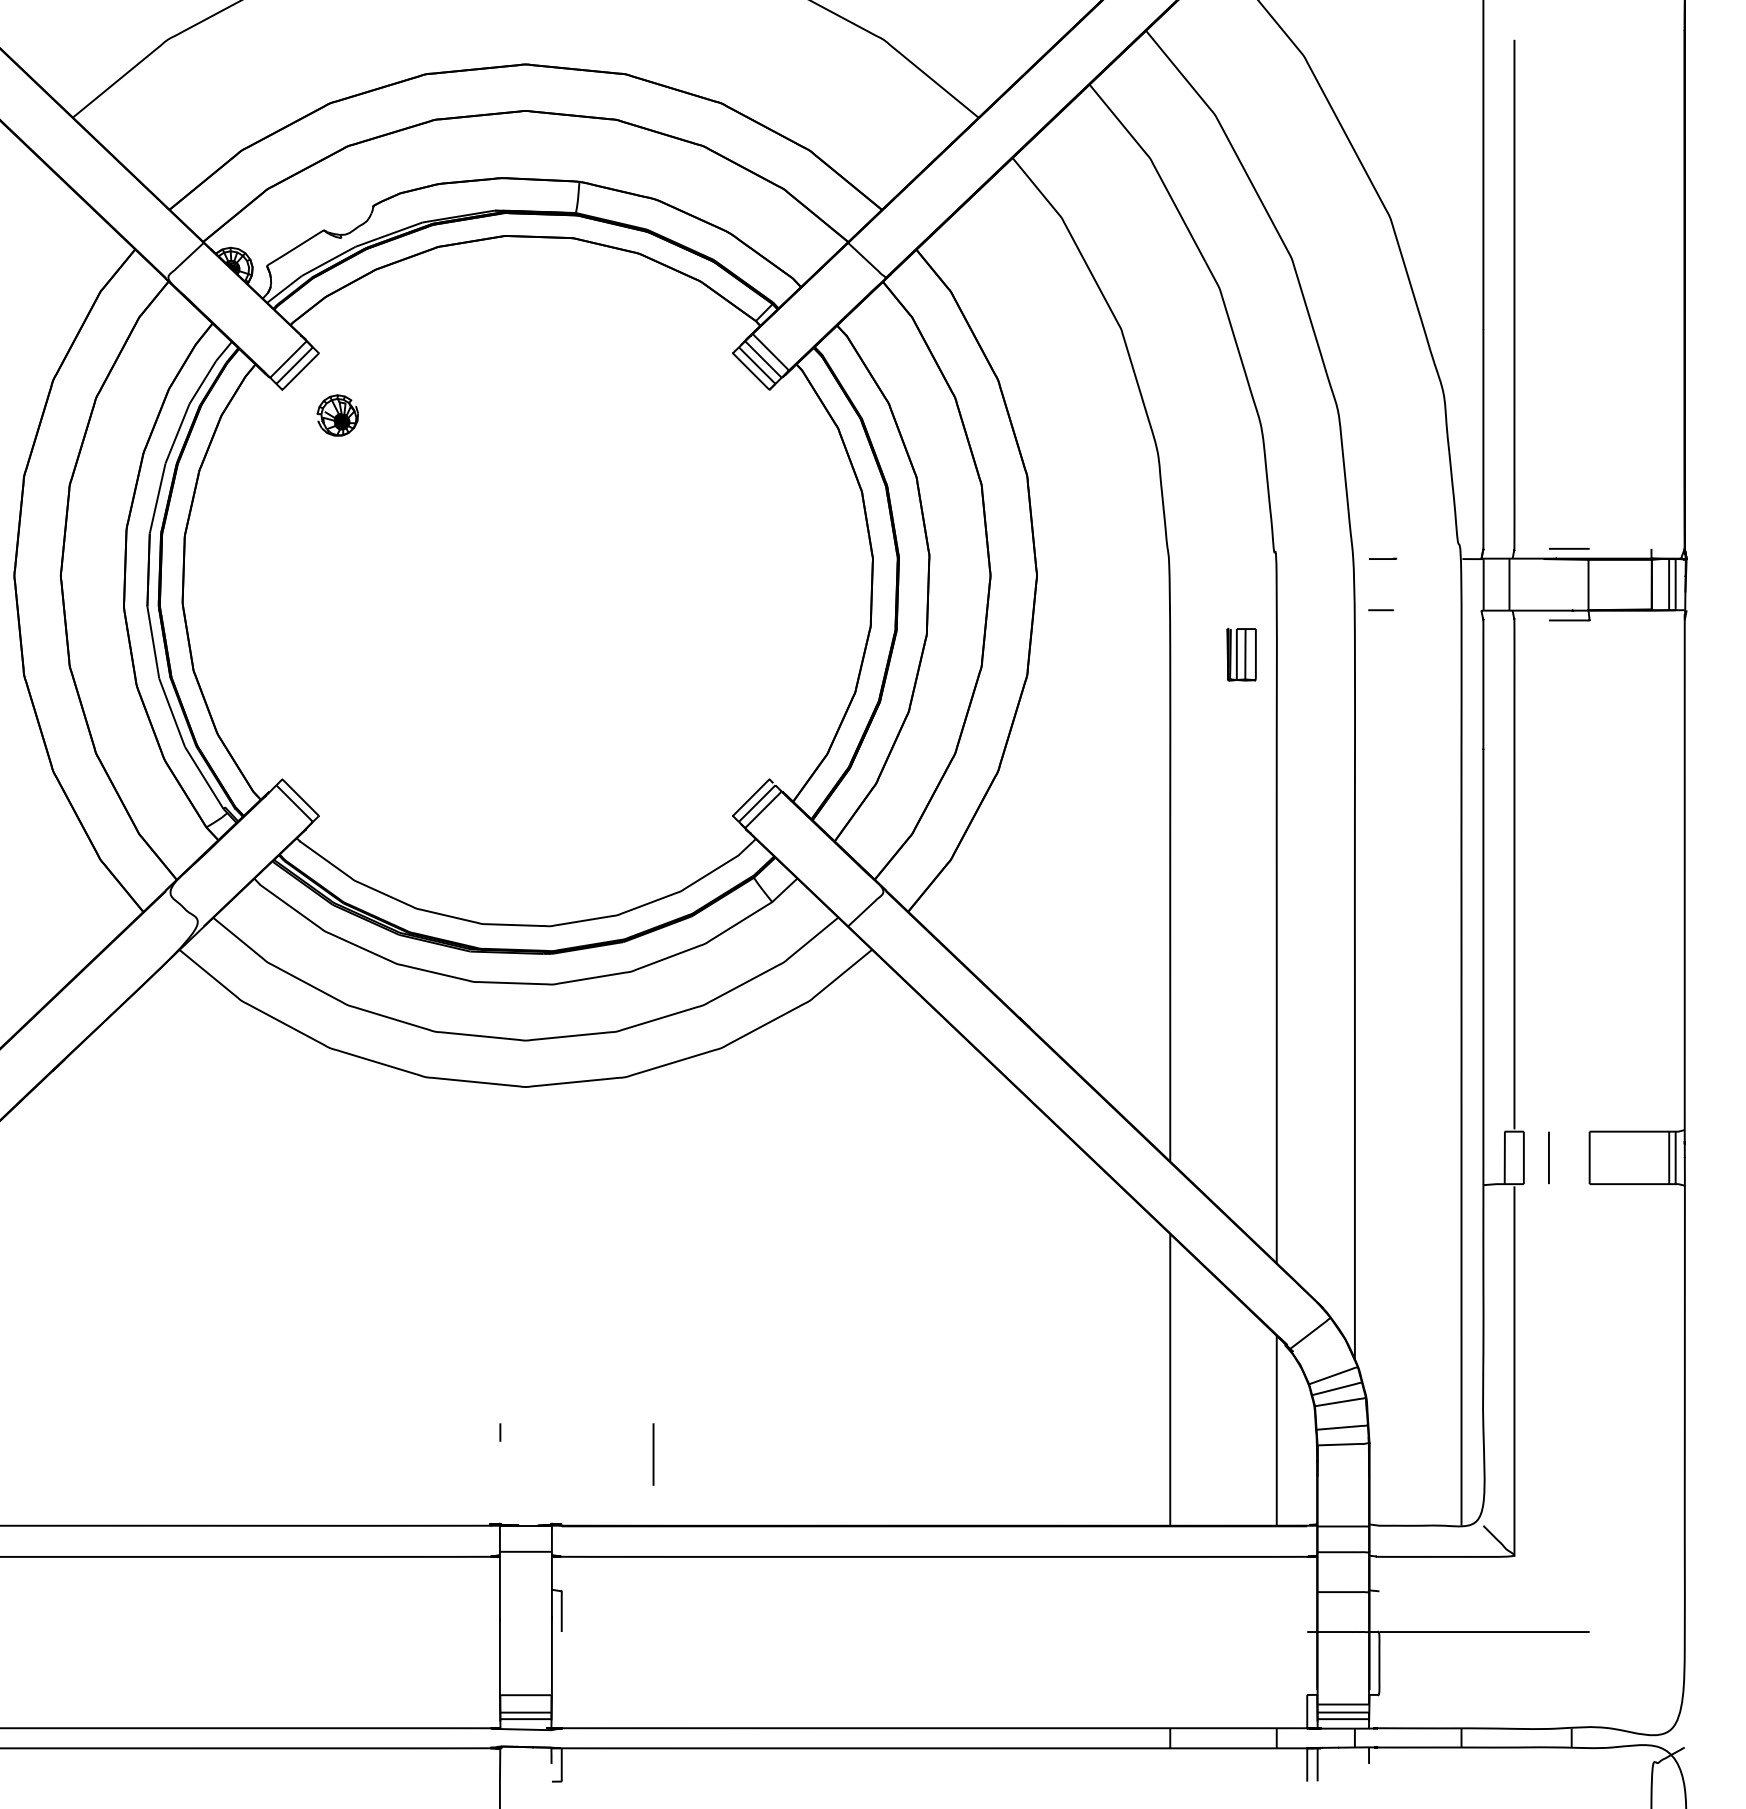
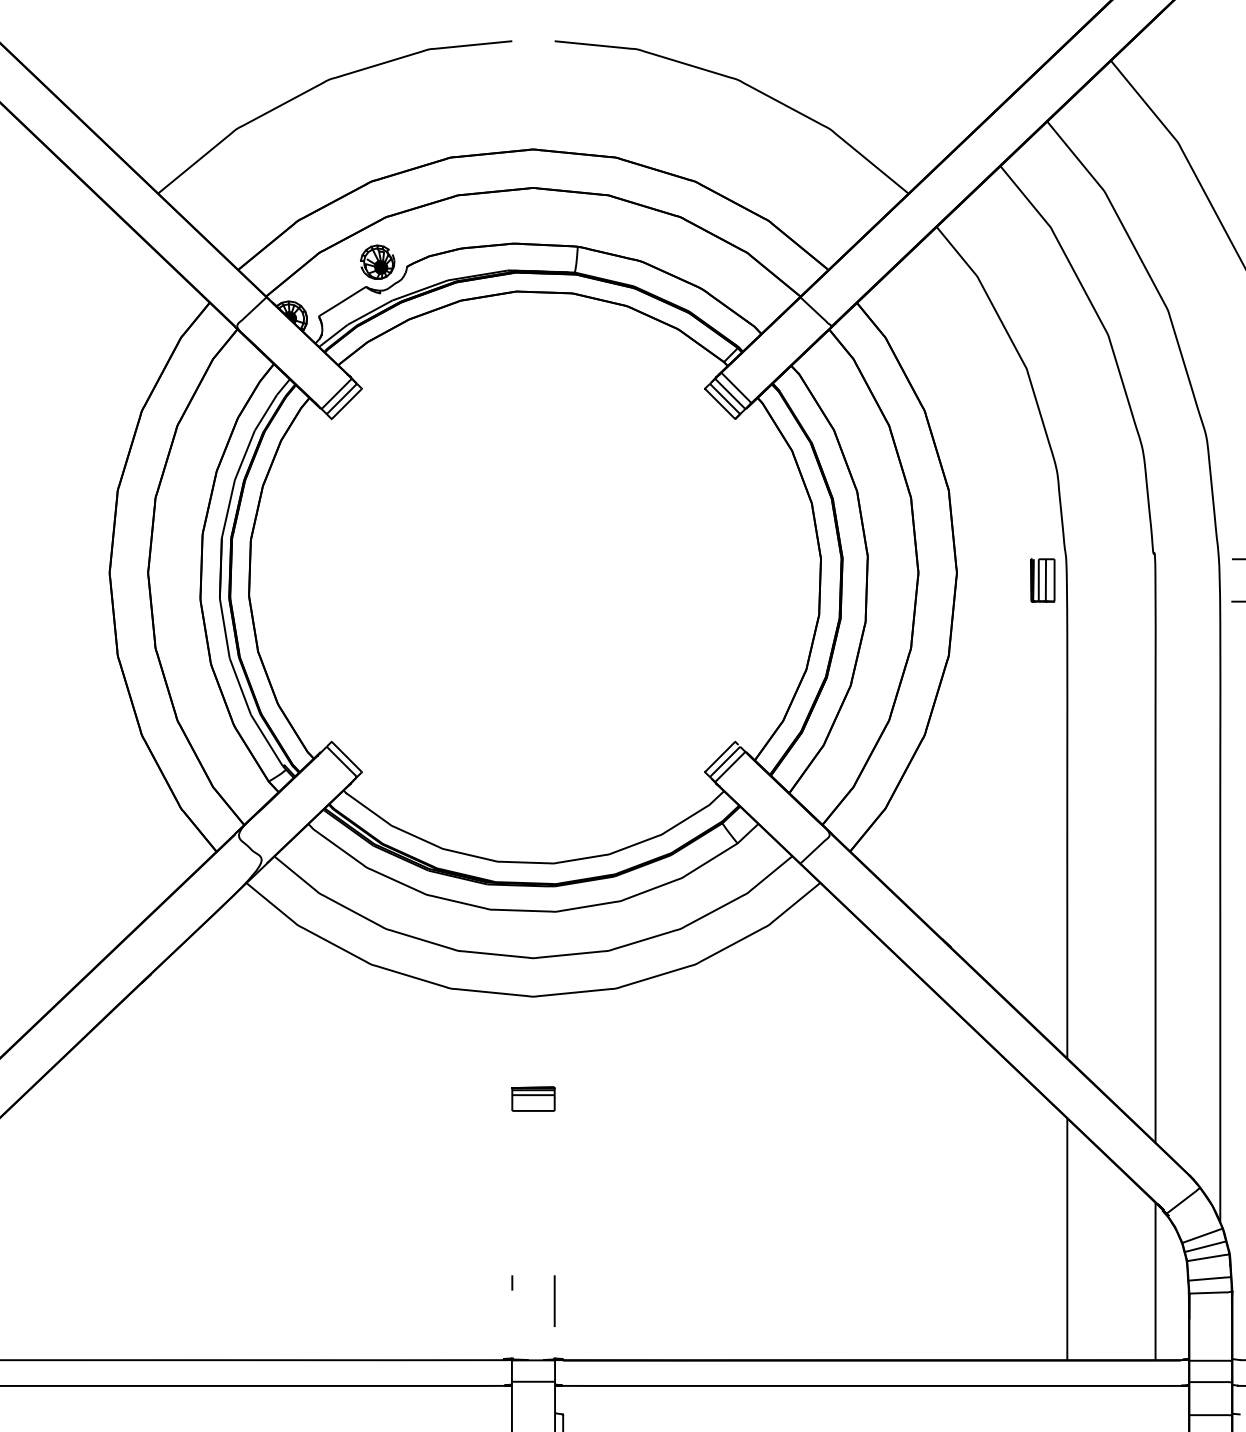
part: (337, 415) -> (377, 262), moved
part: (1241, 654) -> (1042, 580), moved
part: (525, 1210) -> (533, 1098), added
line: (653, 1454) -> (554, 1301), moved

